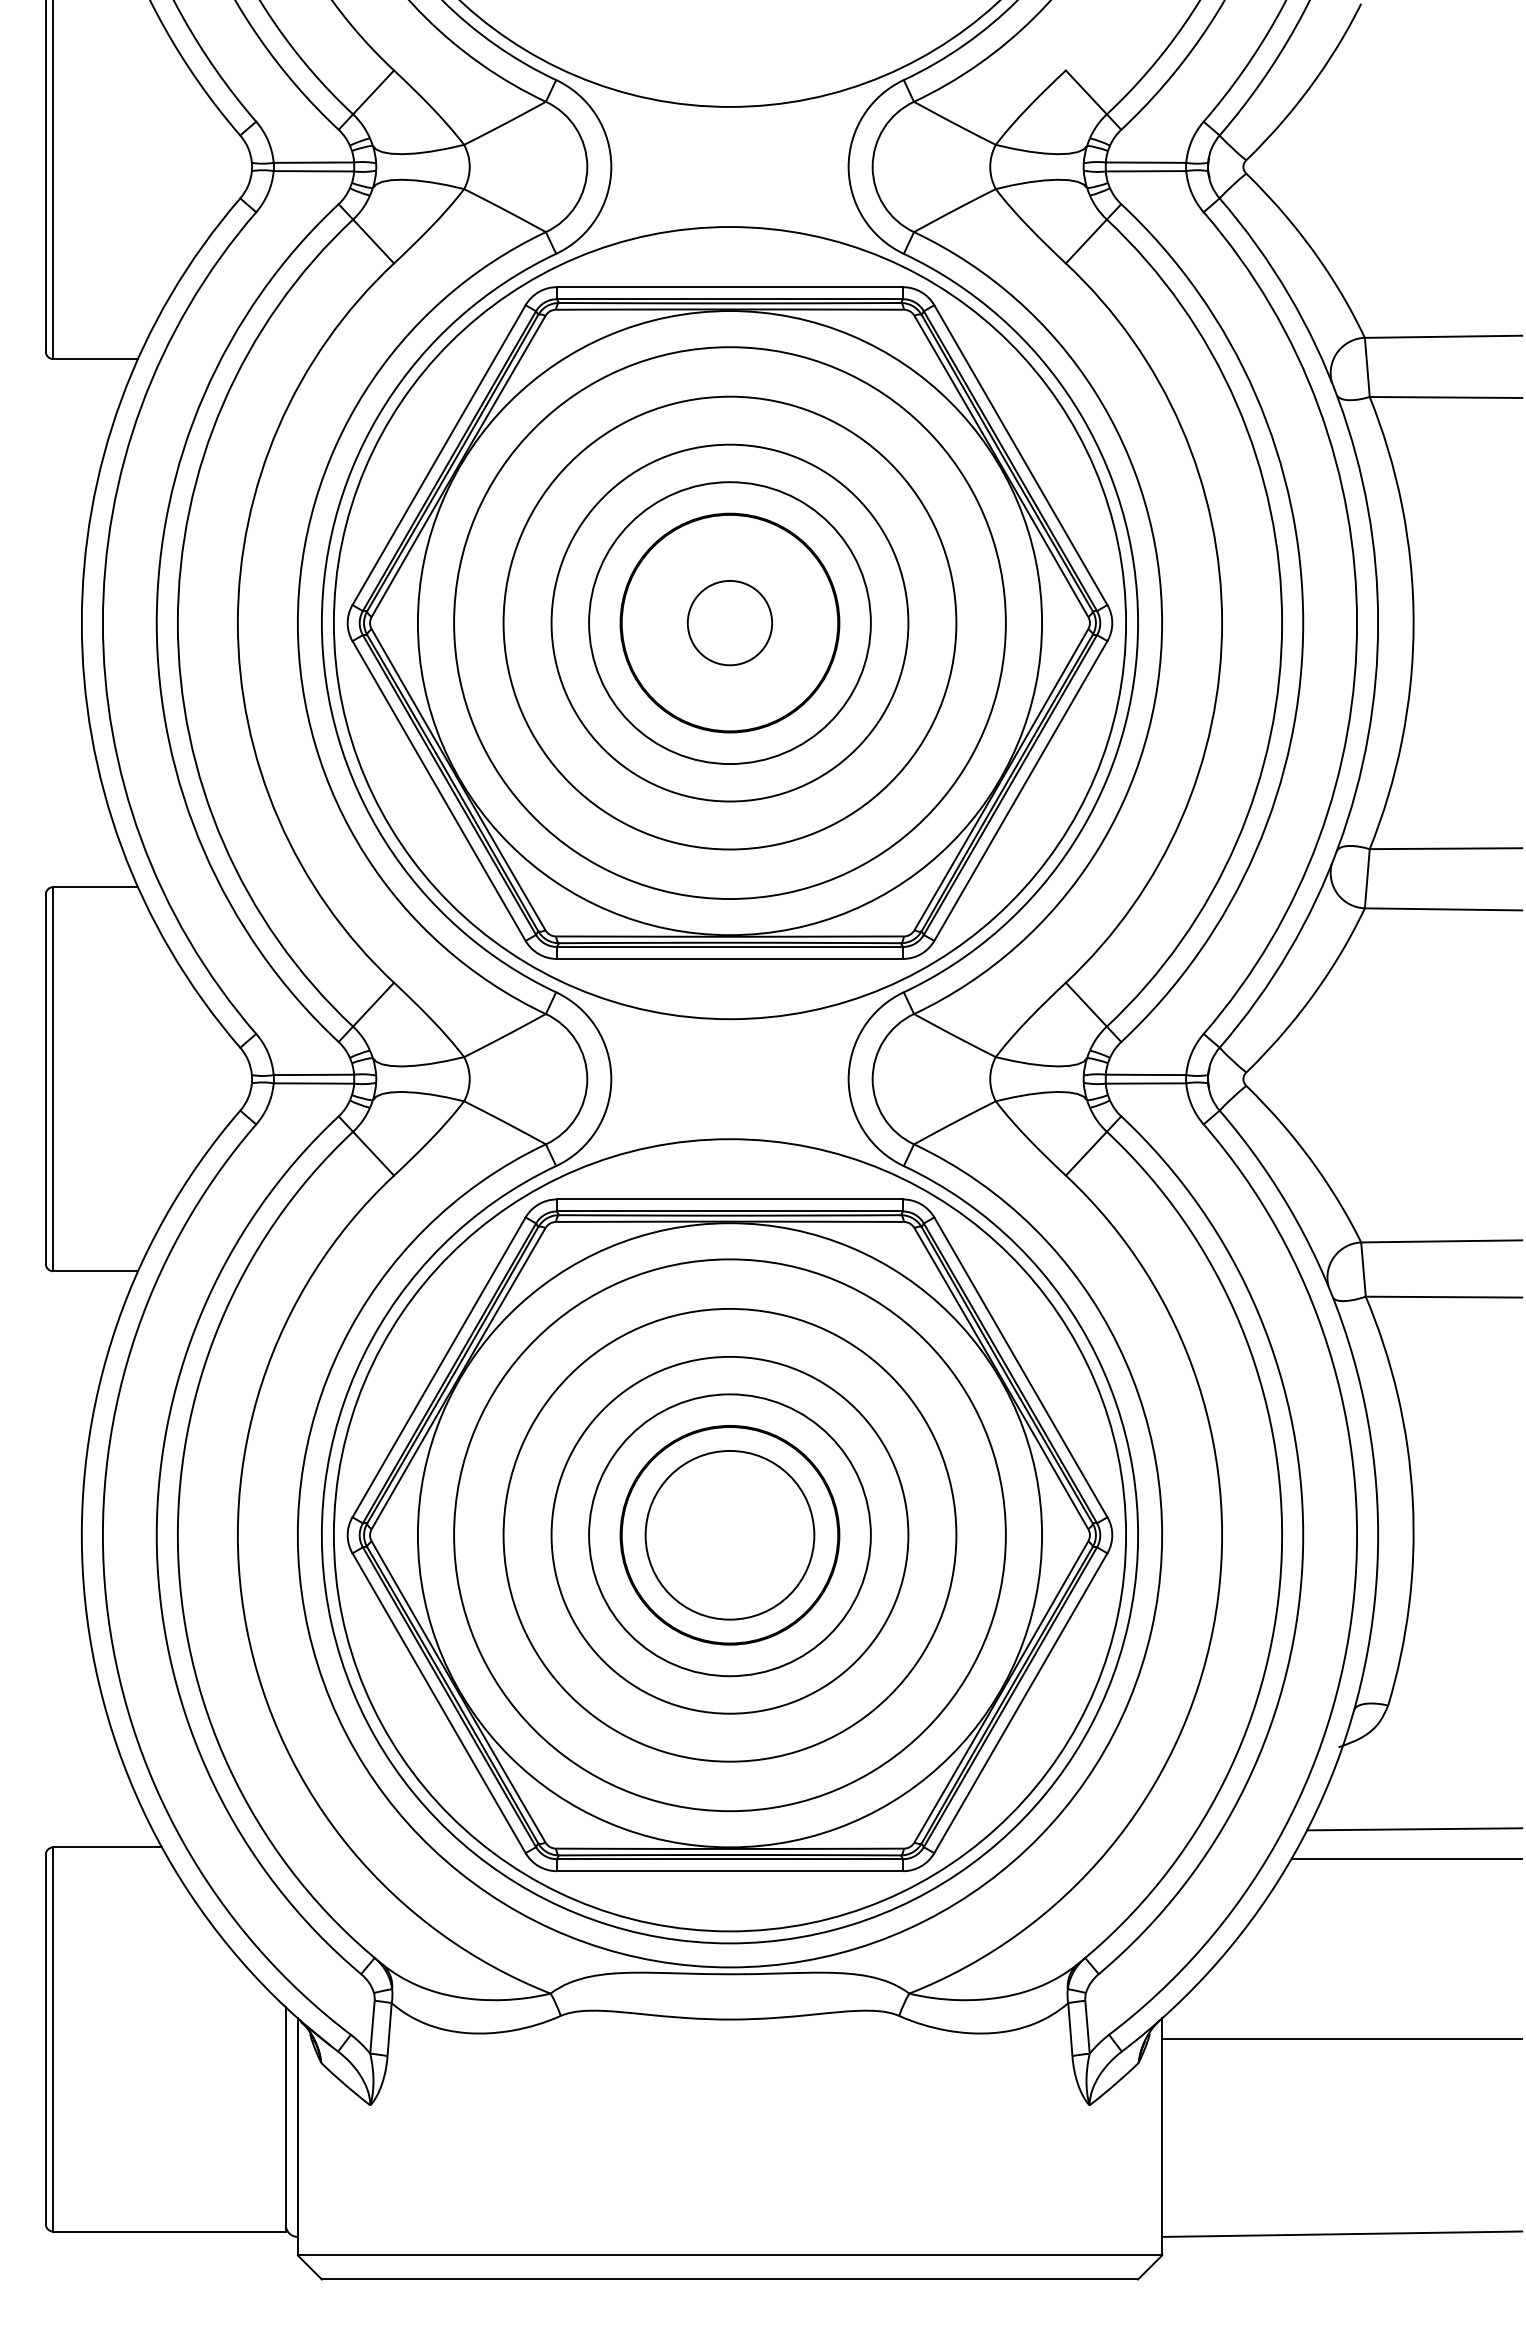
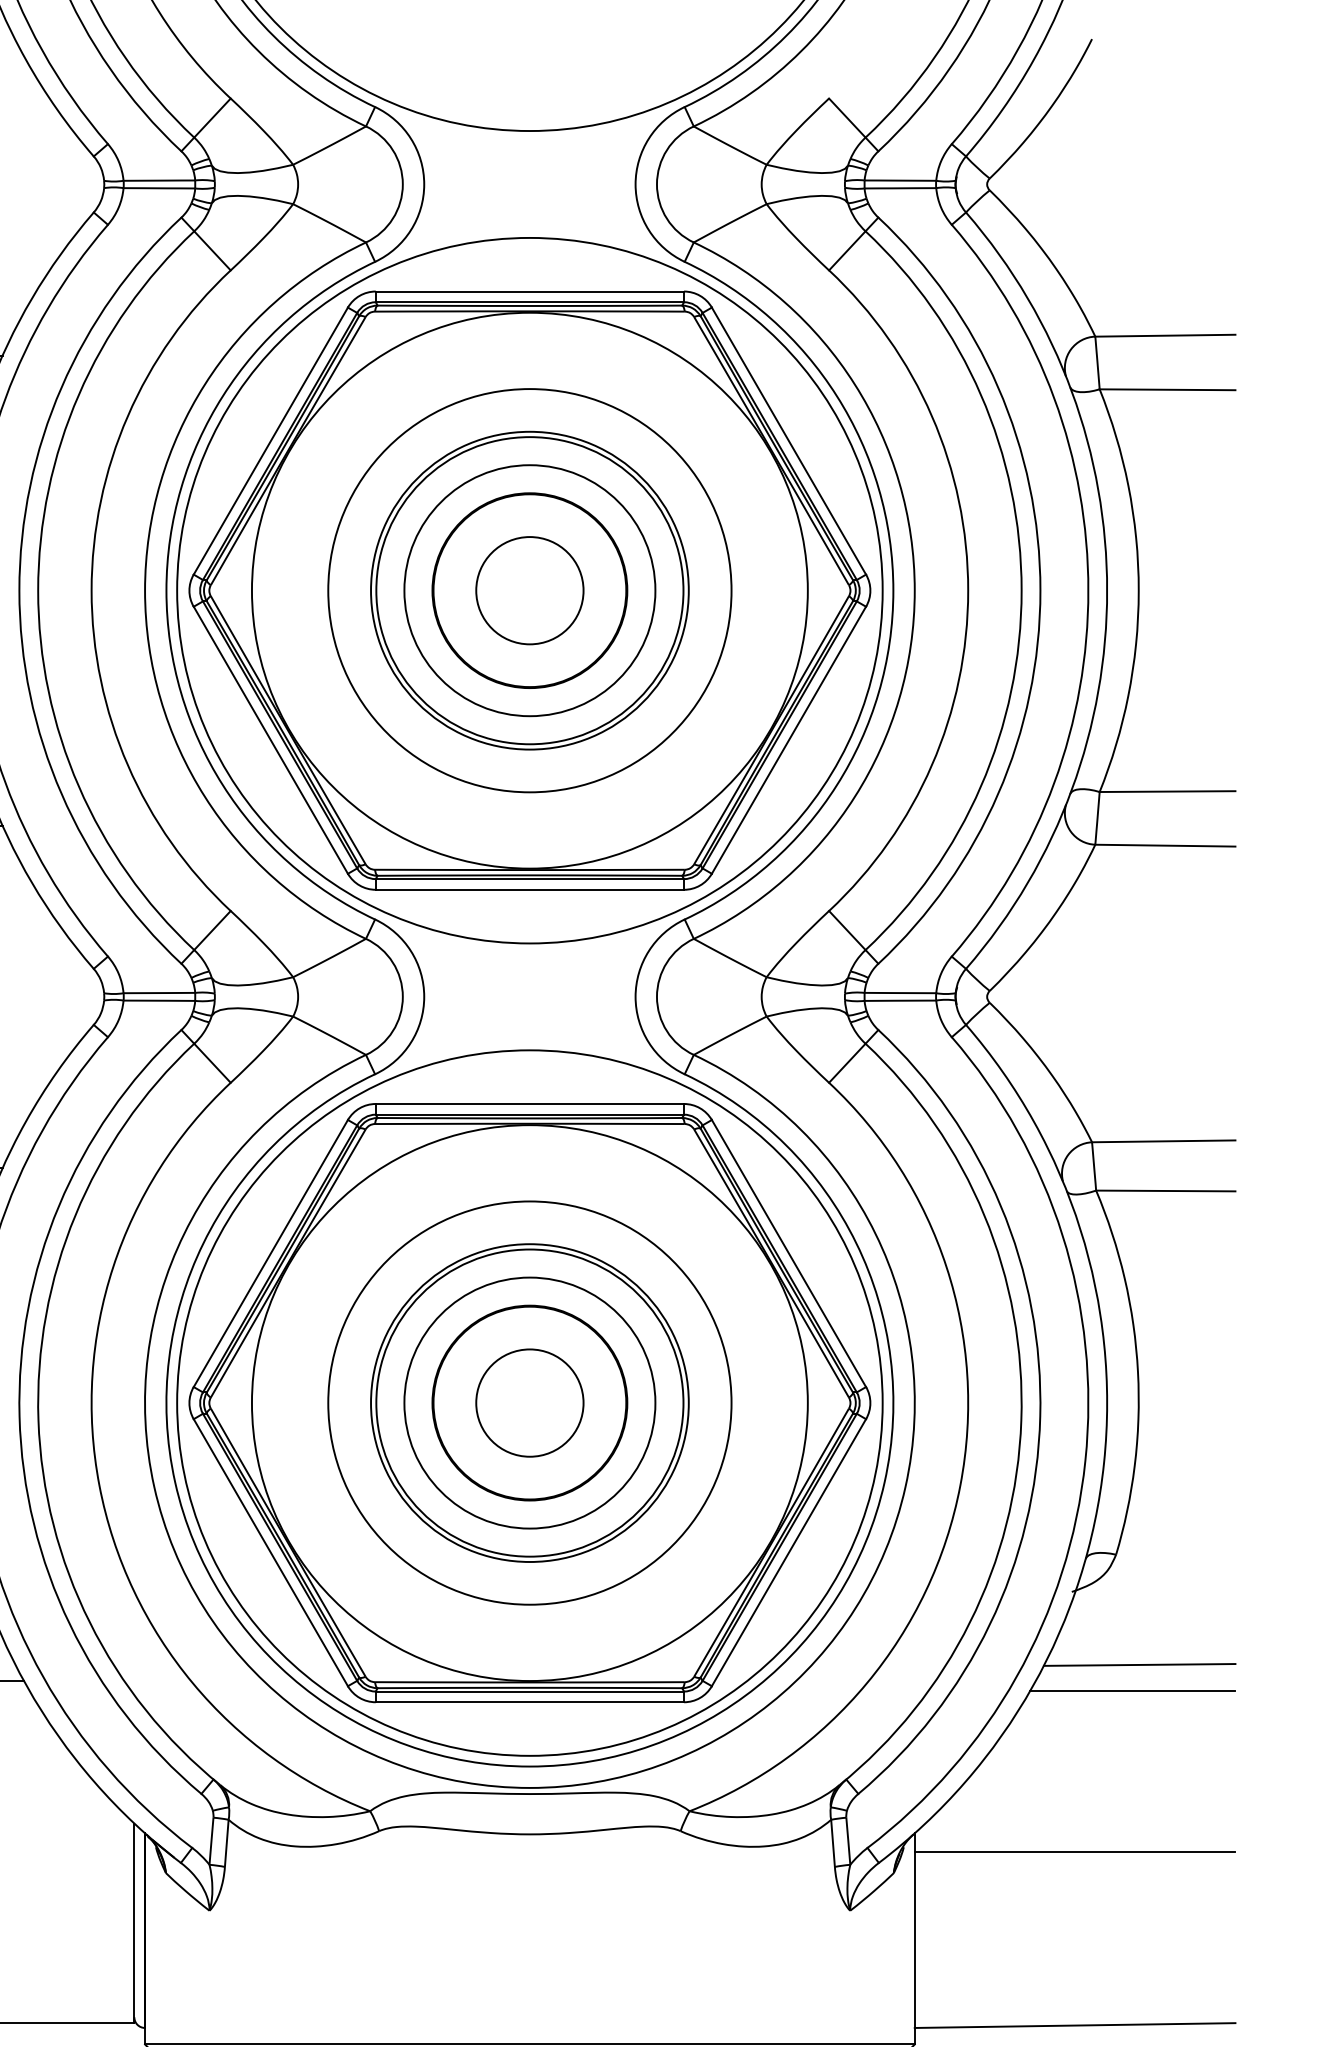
circle: (729, 622) -> (529, 590), size x0.62
circle: (729, 622) -> (529, 590), size x1.43
circle: (729, 1534) -> (529, 1402), size x0.62
circle: (729, 1535) -> (529, 1403), size x0.71

